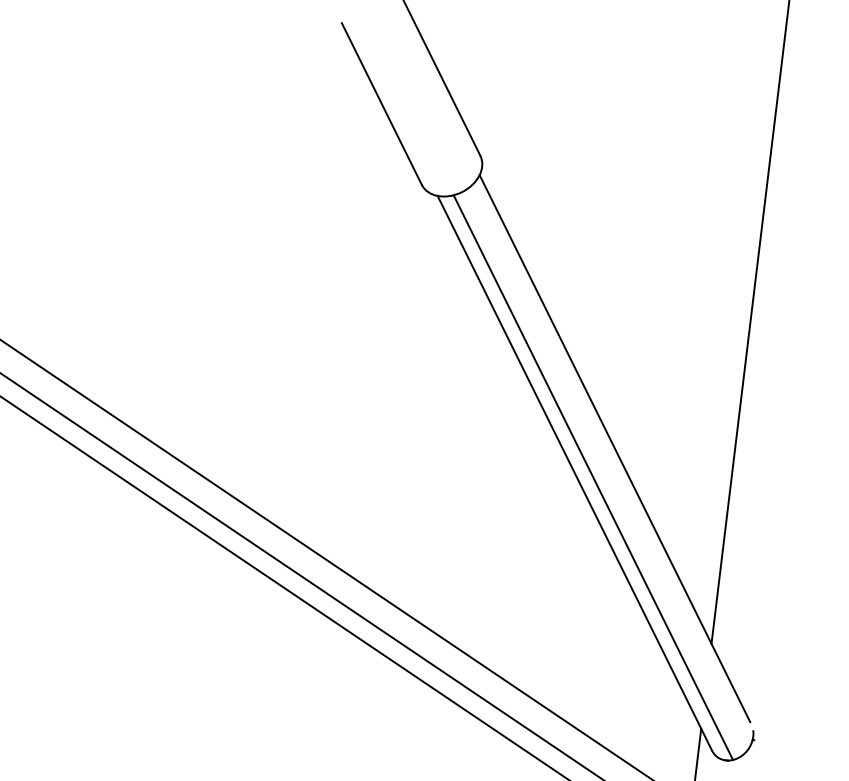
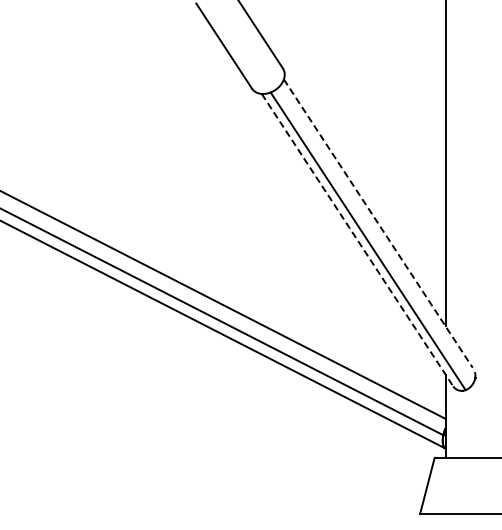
line: (615, 450) -> (378, 224), solid -> dashed
line: (574, 473) -> (357, 240), solid -> dashed

